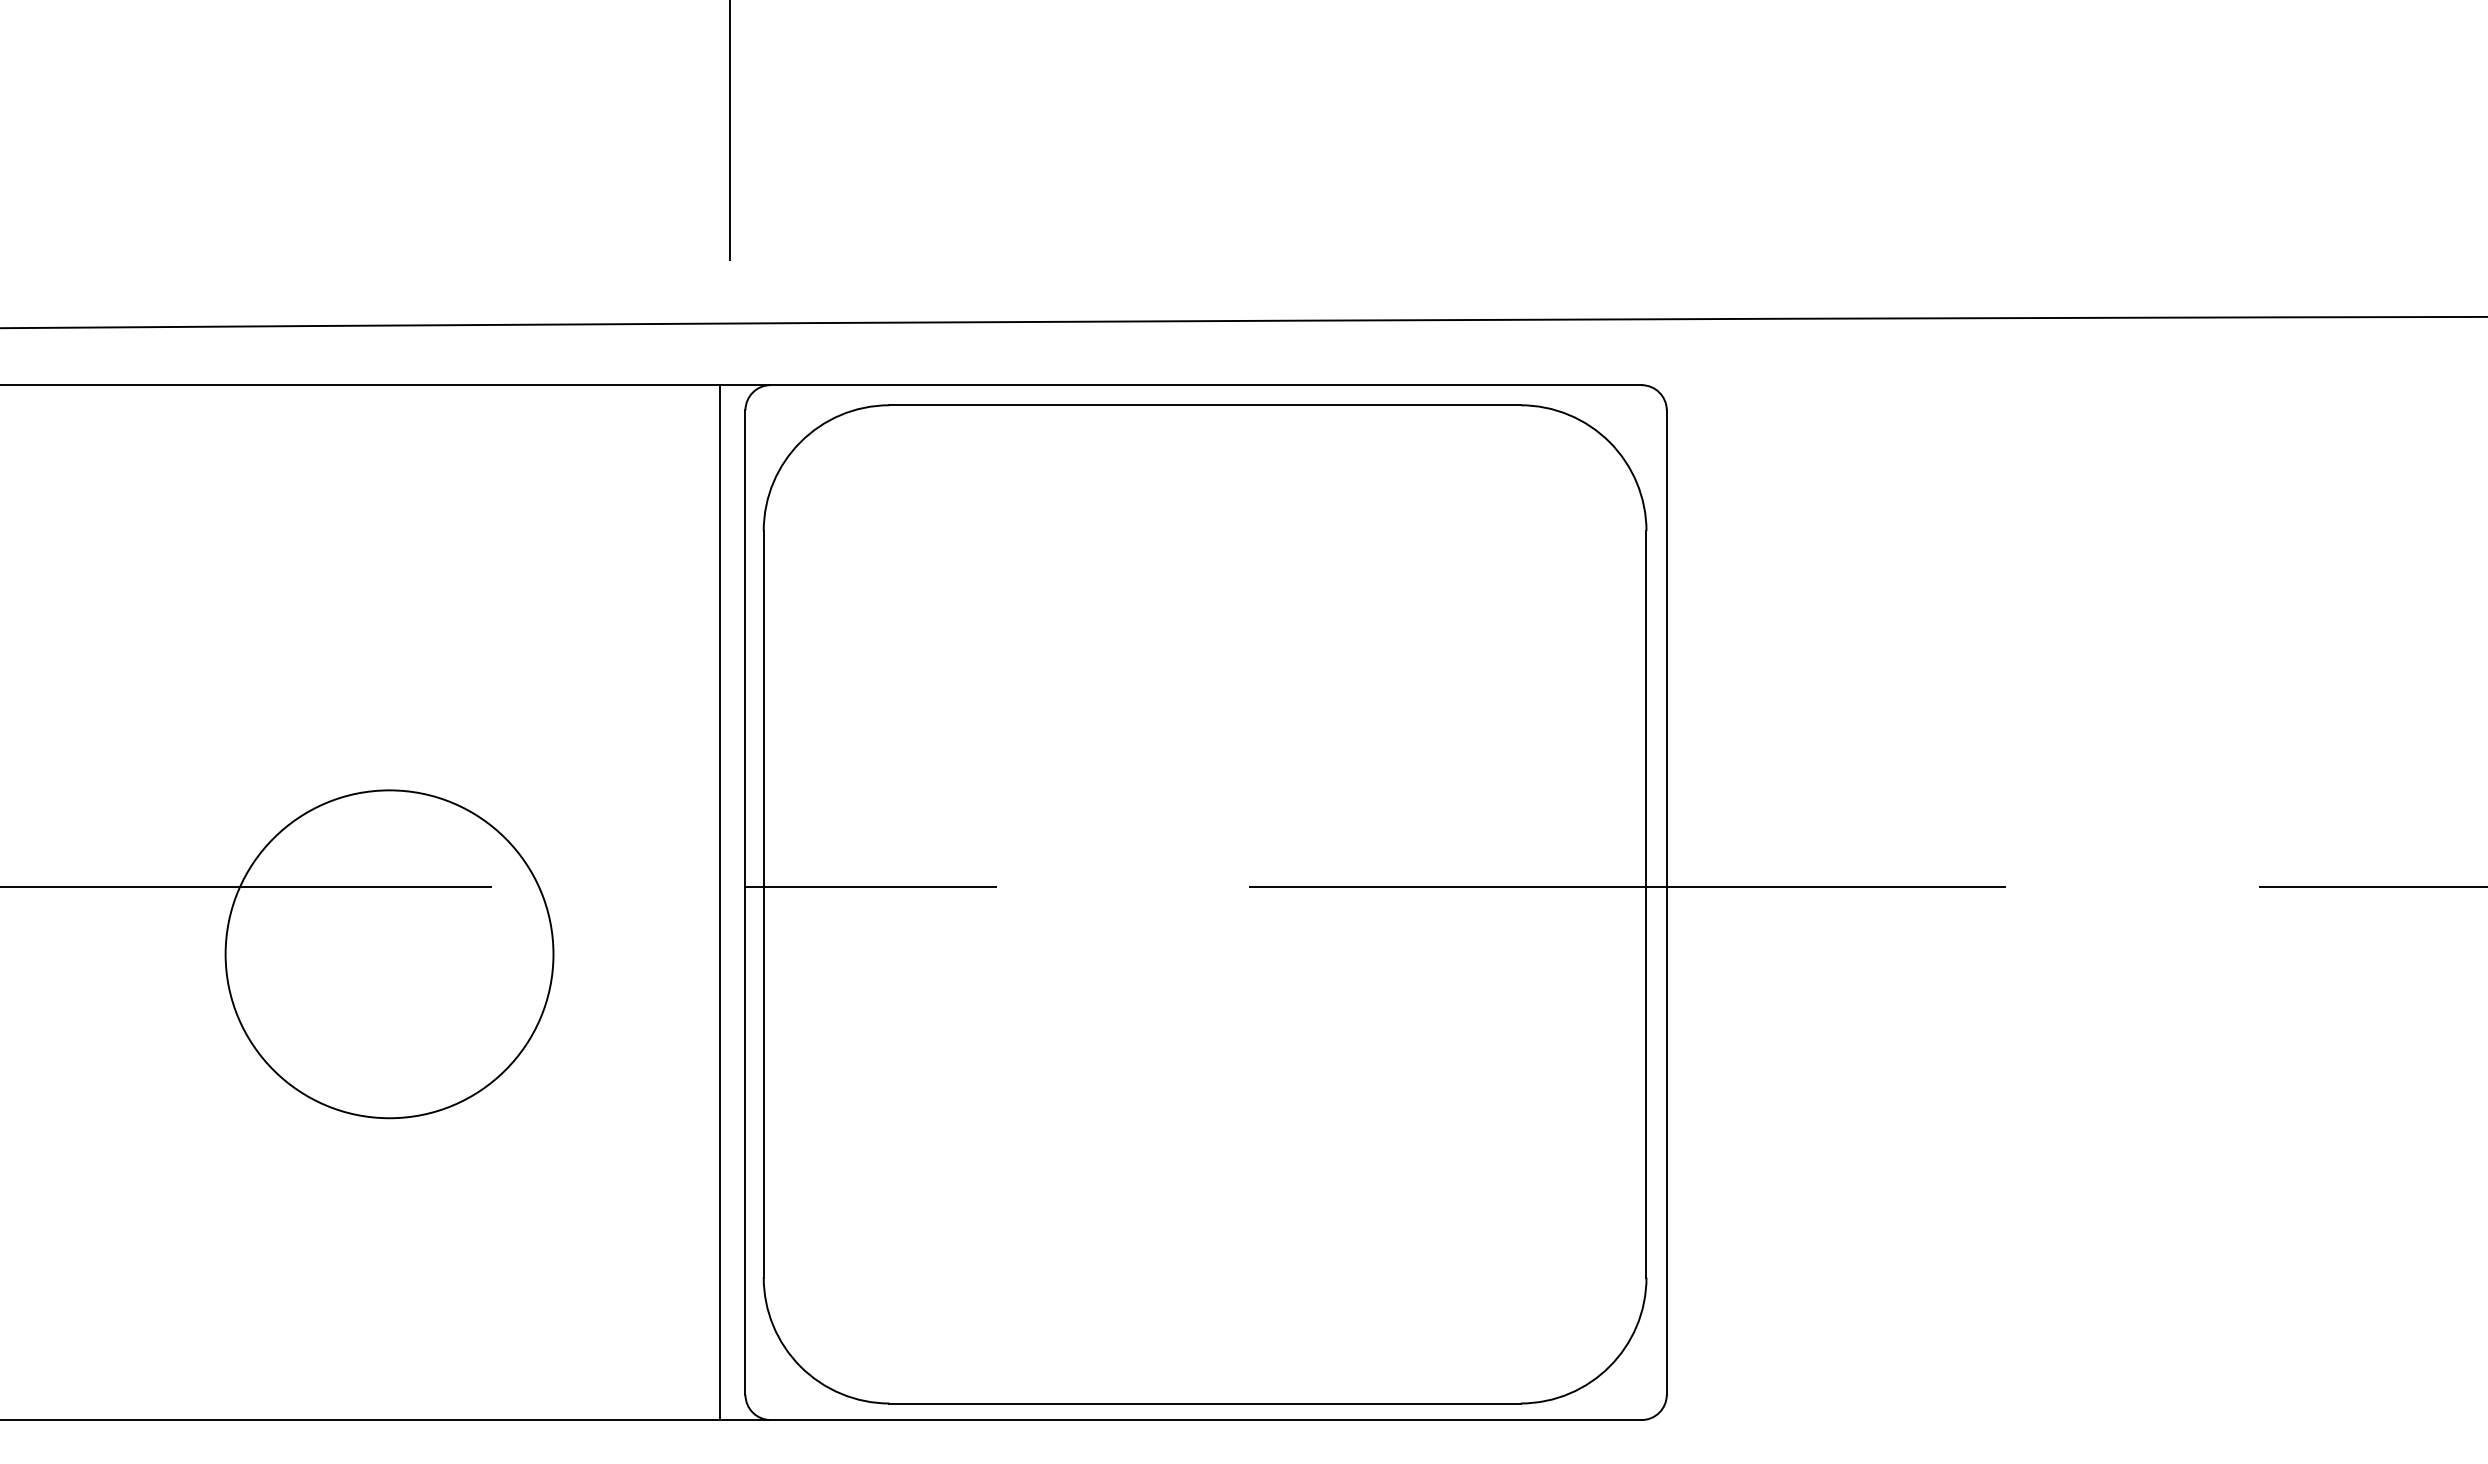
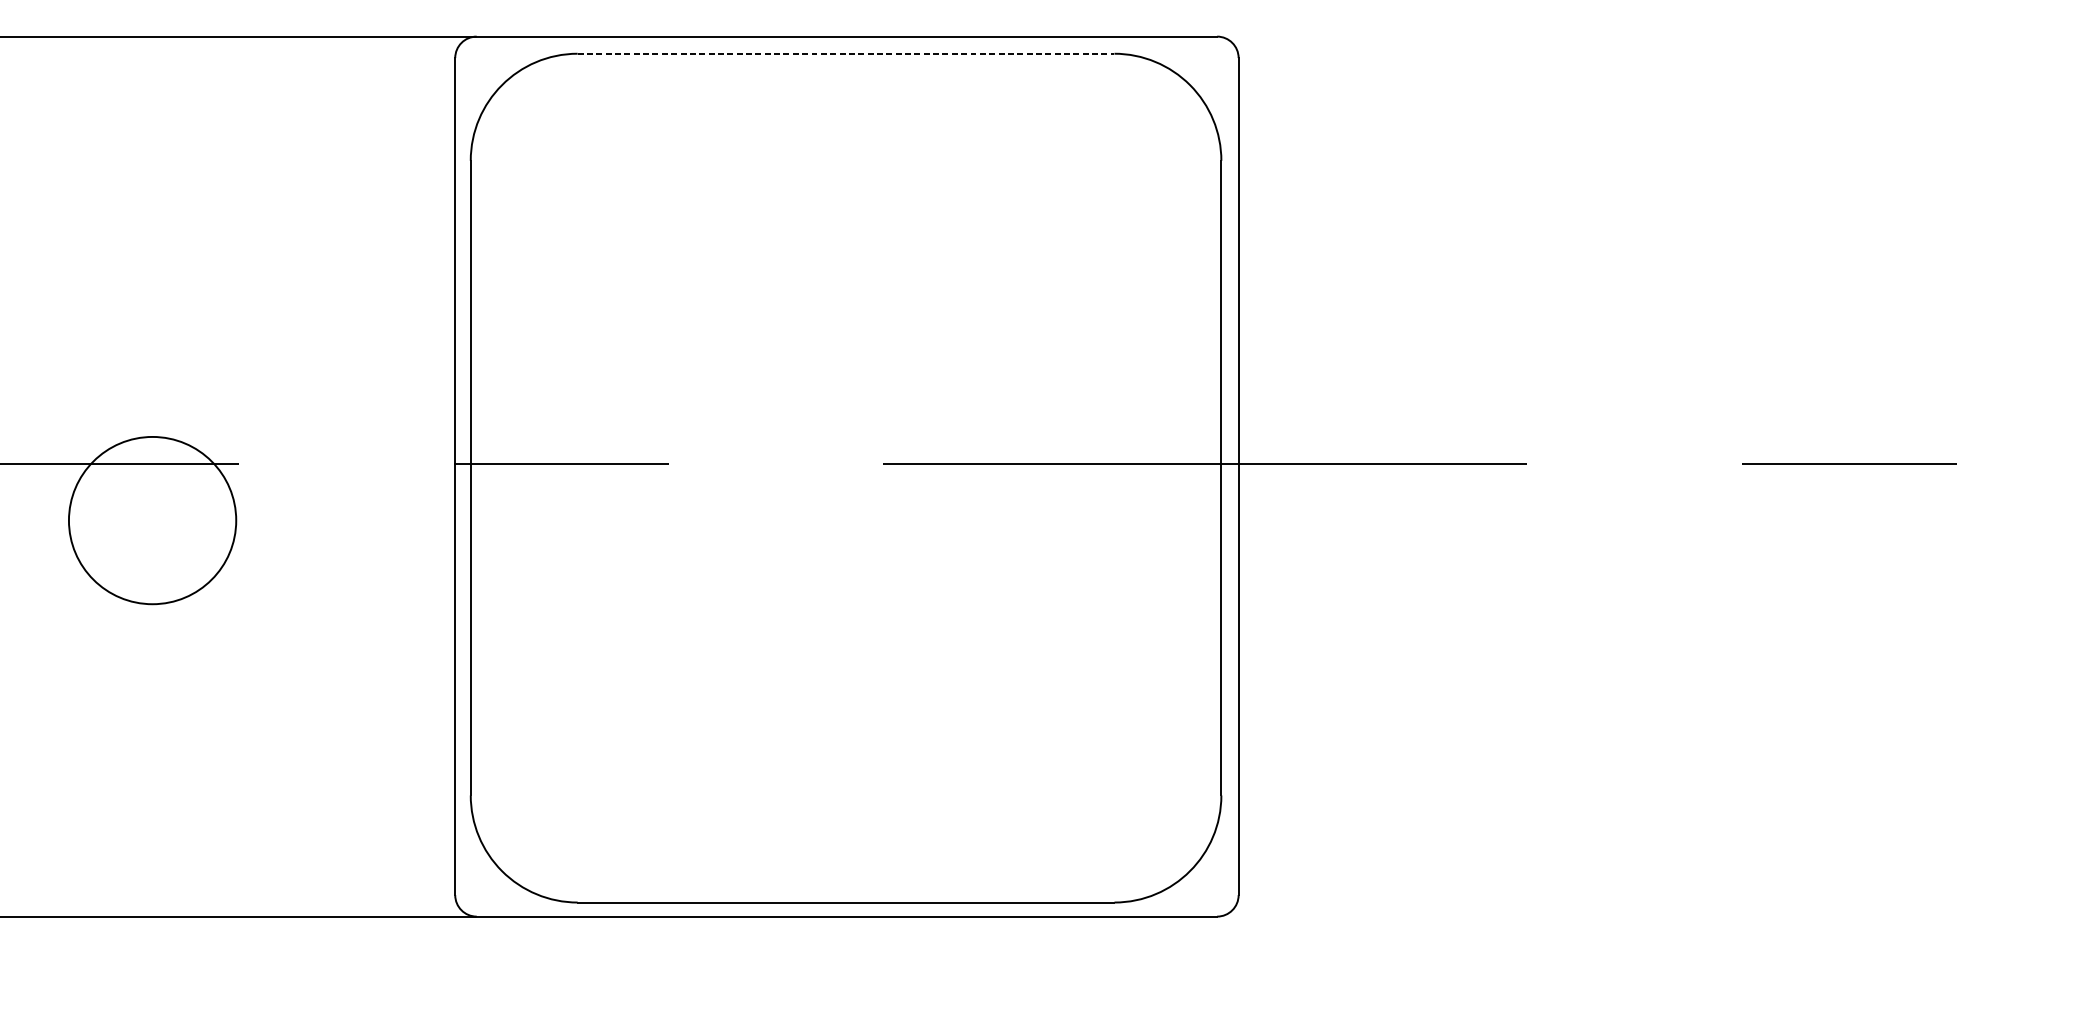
line: (1205, 405) -> (846, 53), solid -> dashed
line: (720, 902) -> (434, 476), removed
circle: (389, 954) -> (152, 520), size x0.6

